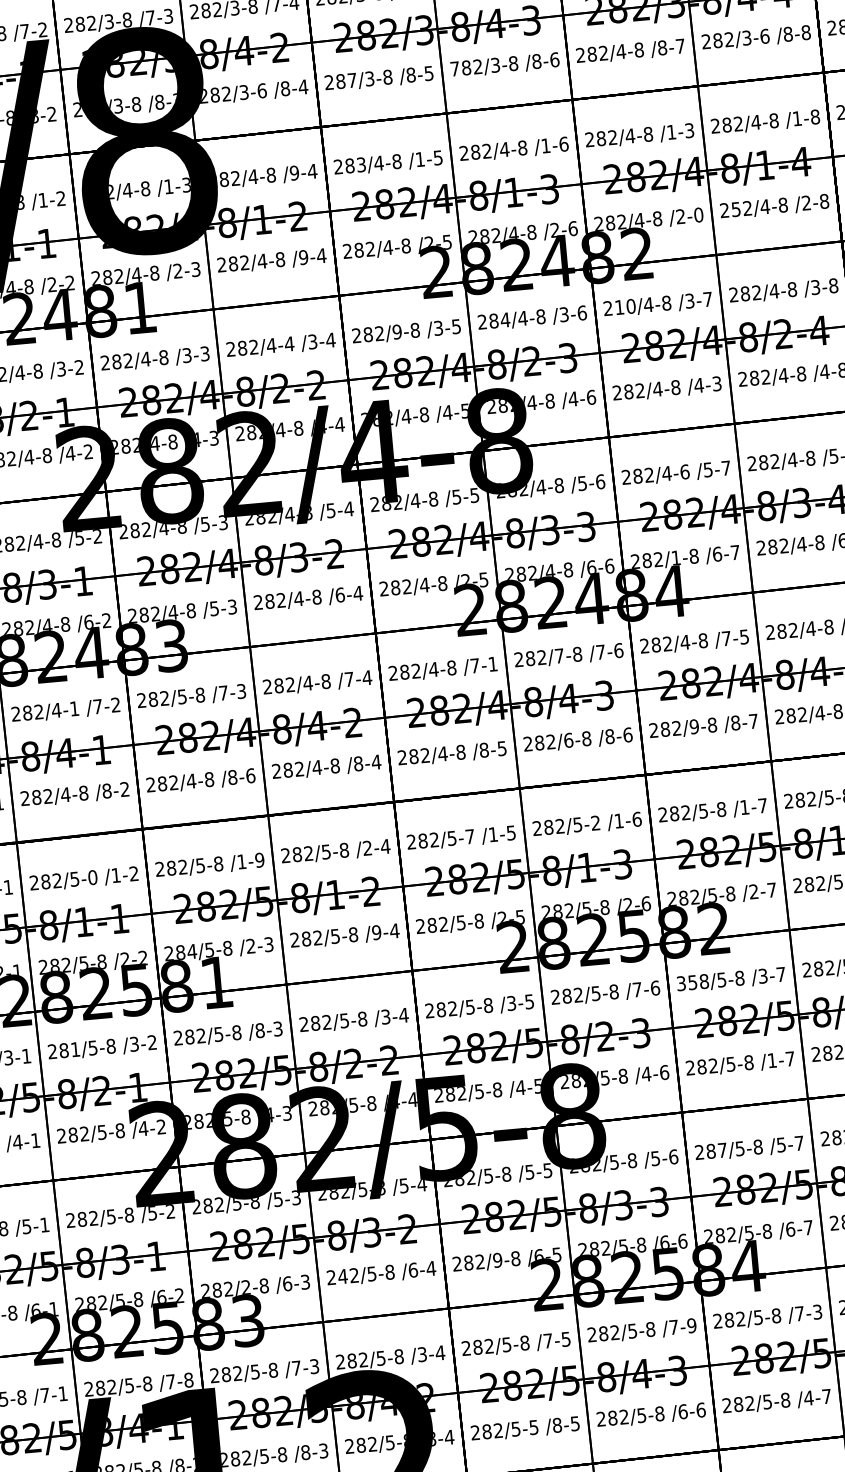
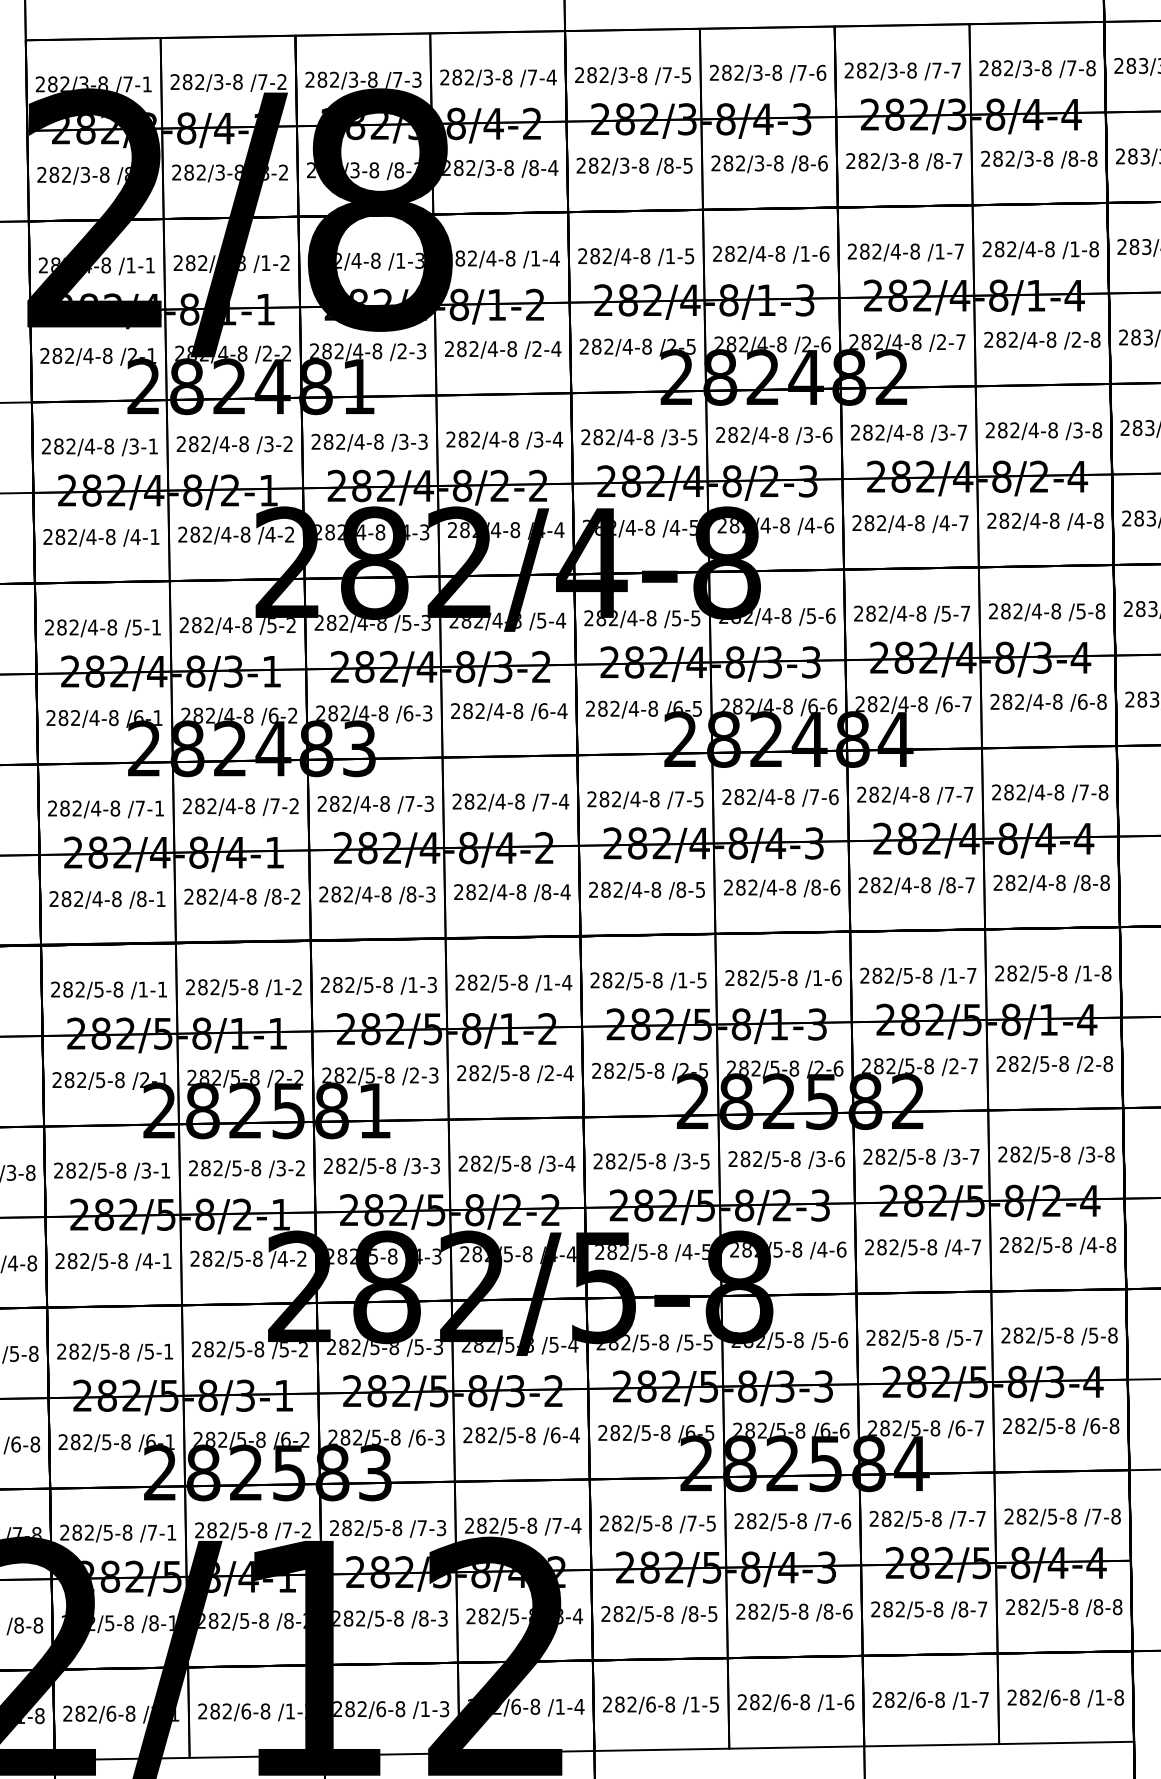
text: (764, 36) -> (1048, 158), 282/3-6 -> 282/3-8
text: (621, 52) -> (894, 161), 282/4-8 -> 282/3-8
text: (454, 69) -> (715, 163), 782/3-8 -> 282/3-8
text: (351, 80) -> (605, 165), 287/3-8 -> 282/3-8
text: (262, 90) -> (509, 167), 282/3-6 -> 282/3-8
text: (688, 130) -> (958, 251), /1-3 -> /1-7
text: (360, 165) -> (606, 256), 283/4-8 -> 282/4-8
text: (294, 173) -> (535, 258), /9-4 -> /1-4
text: (735, 209) -> (1000, 339), 252/4-8 -> 282/4-8
text: (698, 215) -> (960, 342), /2-0 -> /2-7
text: (303, 257) -> (536, 349), /9-4 -> /2-4
text: (625, 306) -> (874, 432), 210/4-8 -> 282/4-8
text: (505, 319) -> (745, 434), 284/4-8 -> 282/4-8
text: (397, 332) -> (629, 437), 282/9-8 -> 282/4-8
text: (289, 343) -> (513, 439), 282/4-4 -> 282/4-8
text: (716, 384) -> (963, 523), /4-3 -> /4-7
text: (685, 471) -> (921, 613), 282/4-6 -> 282/4-8
text: (675, 557) -> (903, 703), 282/1-8 -> 282/4-8
text: (465, 578) -> (678, 705), /2-5 -> /6-5
text: (214, 608) -> (408, 713), /5-3 -> /6-3
text: (744, 636) -> (968, 794), /7-5 -> /7-7
text: (559, 655) -> (770, 796), 282/7-8 -> 282/4-8
text: (492, 664) -> (698, 799), /7-1 -> /7-5
text: (182, 696) -> (365, 803), 282/5-8 -> 282/4-8
text: (73, 709) -> (249, 806), 282/4-1 -> 282/4-8
text: (694, 727) -> (906, 885), 282/9-8 -> 282/4-8
text: (568, 740) -> (771, 887), 282/6-8 -> 282/4-8
text: (250, 775) -> (430, 894), /8-6 -> /8-3
text: (595, 823) -> (792, 978), 282/5-2 -> 282/5-8
text: (469, 836) -> (657, 980), 282/5-7 -> 282/5-8
text: (367, 848) -> (547, 982), /2-4 -> /1-4
text: (259, 859) -> (432, 984), /1-9 -> /1-3
text: (92, 876) -> (253, 986), 282/5-0 -> 282/5-8
text: (376, 932) -> (549, 1073), /9-4 -> /2-4
text: (192, 951) -> (351, 1075), 284/5-8 -> 282/5-8
text: (692, 982) -> (880, 1156), 358/5-8 -> 282/5-8
text: (637, 990) -> (820, 1159), /7-6 -> /3-6
text: (259, 1031) -> (415, 1166), /8-3 -> /3-3
text: (74, 1049) -> (217, 1168), 281/5-8 -> 282/5-8
text: (772, 1060) -> (957, 1247), /1-7 -> /4-7
text: (722, 1150) -> (895, 1337), 287/5-8 -> 282/5-8
text: (497, 1259) -> (646, 1432), 282/9-8 -> 282/5-8
text: (343, 1276) -> (480, 1435), 242/5-8 -> 282/5-8
text: (246, 1287) -> (376, 1437), 282/2-8 -> 282/5-8
text: (817, 1311) -> (980, 1518), /7-3 -> /7-7
text: (692, 1325) -> (846, 1521), /7-9 -> /7-6
text: (421, 1354) -> (556, 1525), /3-4 -> /7-4
text: (188, 1380) -> (306, 1530), /7-8 -> /7-2
text: (808, 1398) -> (963, 1609), /4-7 -> /8-7
text: (683, 1411) -> (828, 1611), /6-6 -> /8-6
text: (533, 1427) -> (668, 1614), 282/5-5 -> 282/5-8

